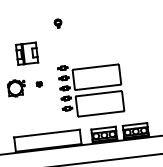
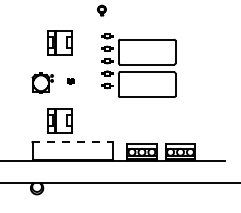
part: (91, 88) -> (138, 65), moved
part: (34, 117) -> (59, 120), added
line: (47, 133) -> (73, 142), solid -> dashed

